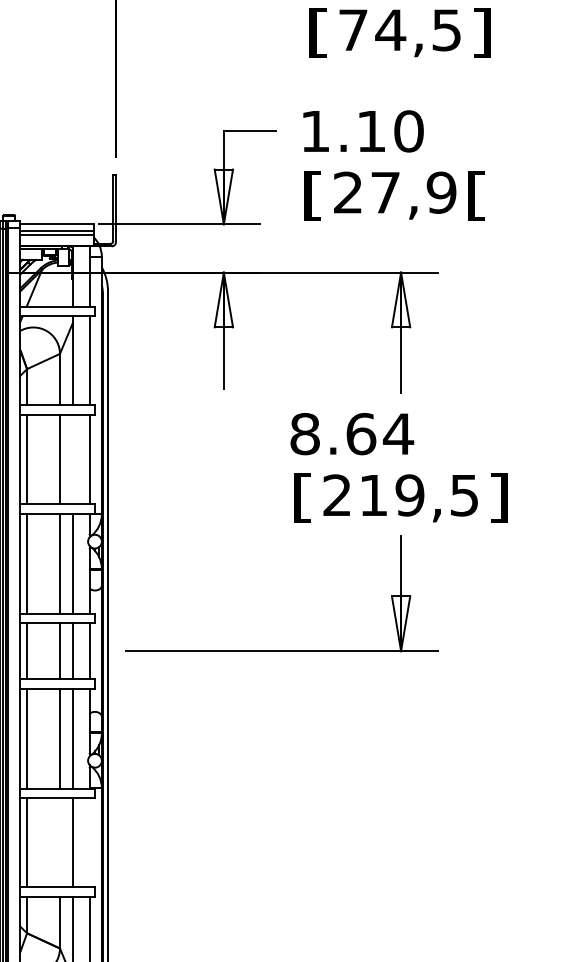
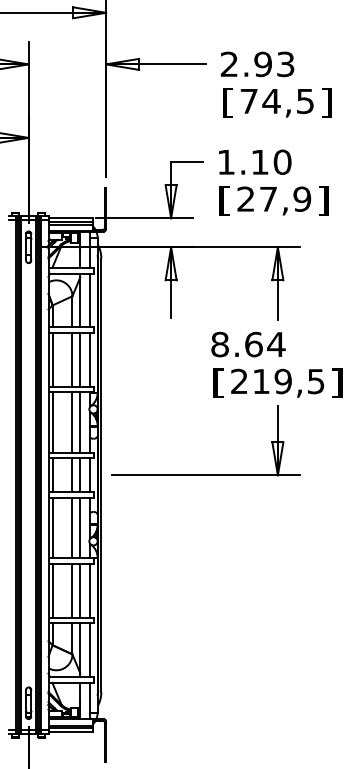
text: (476, 194) -> (323, 200), [ -> ]
line: (73, 458) -> (80, 359), added
line: (60, 842) -> (72, 590), added
line: (89, 842) -> (90, 590), added

